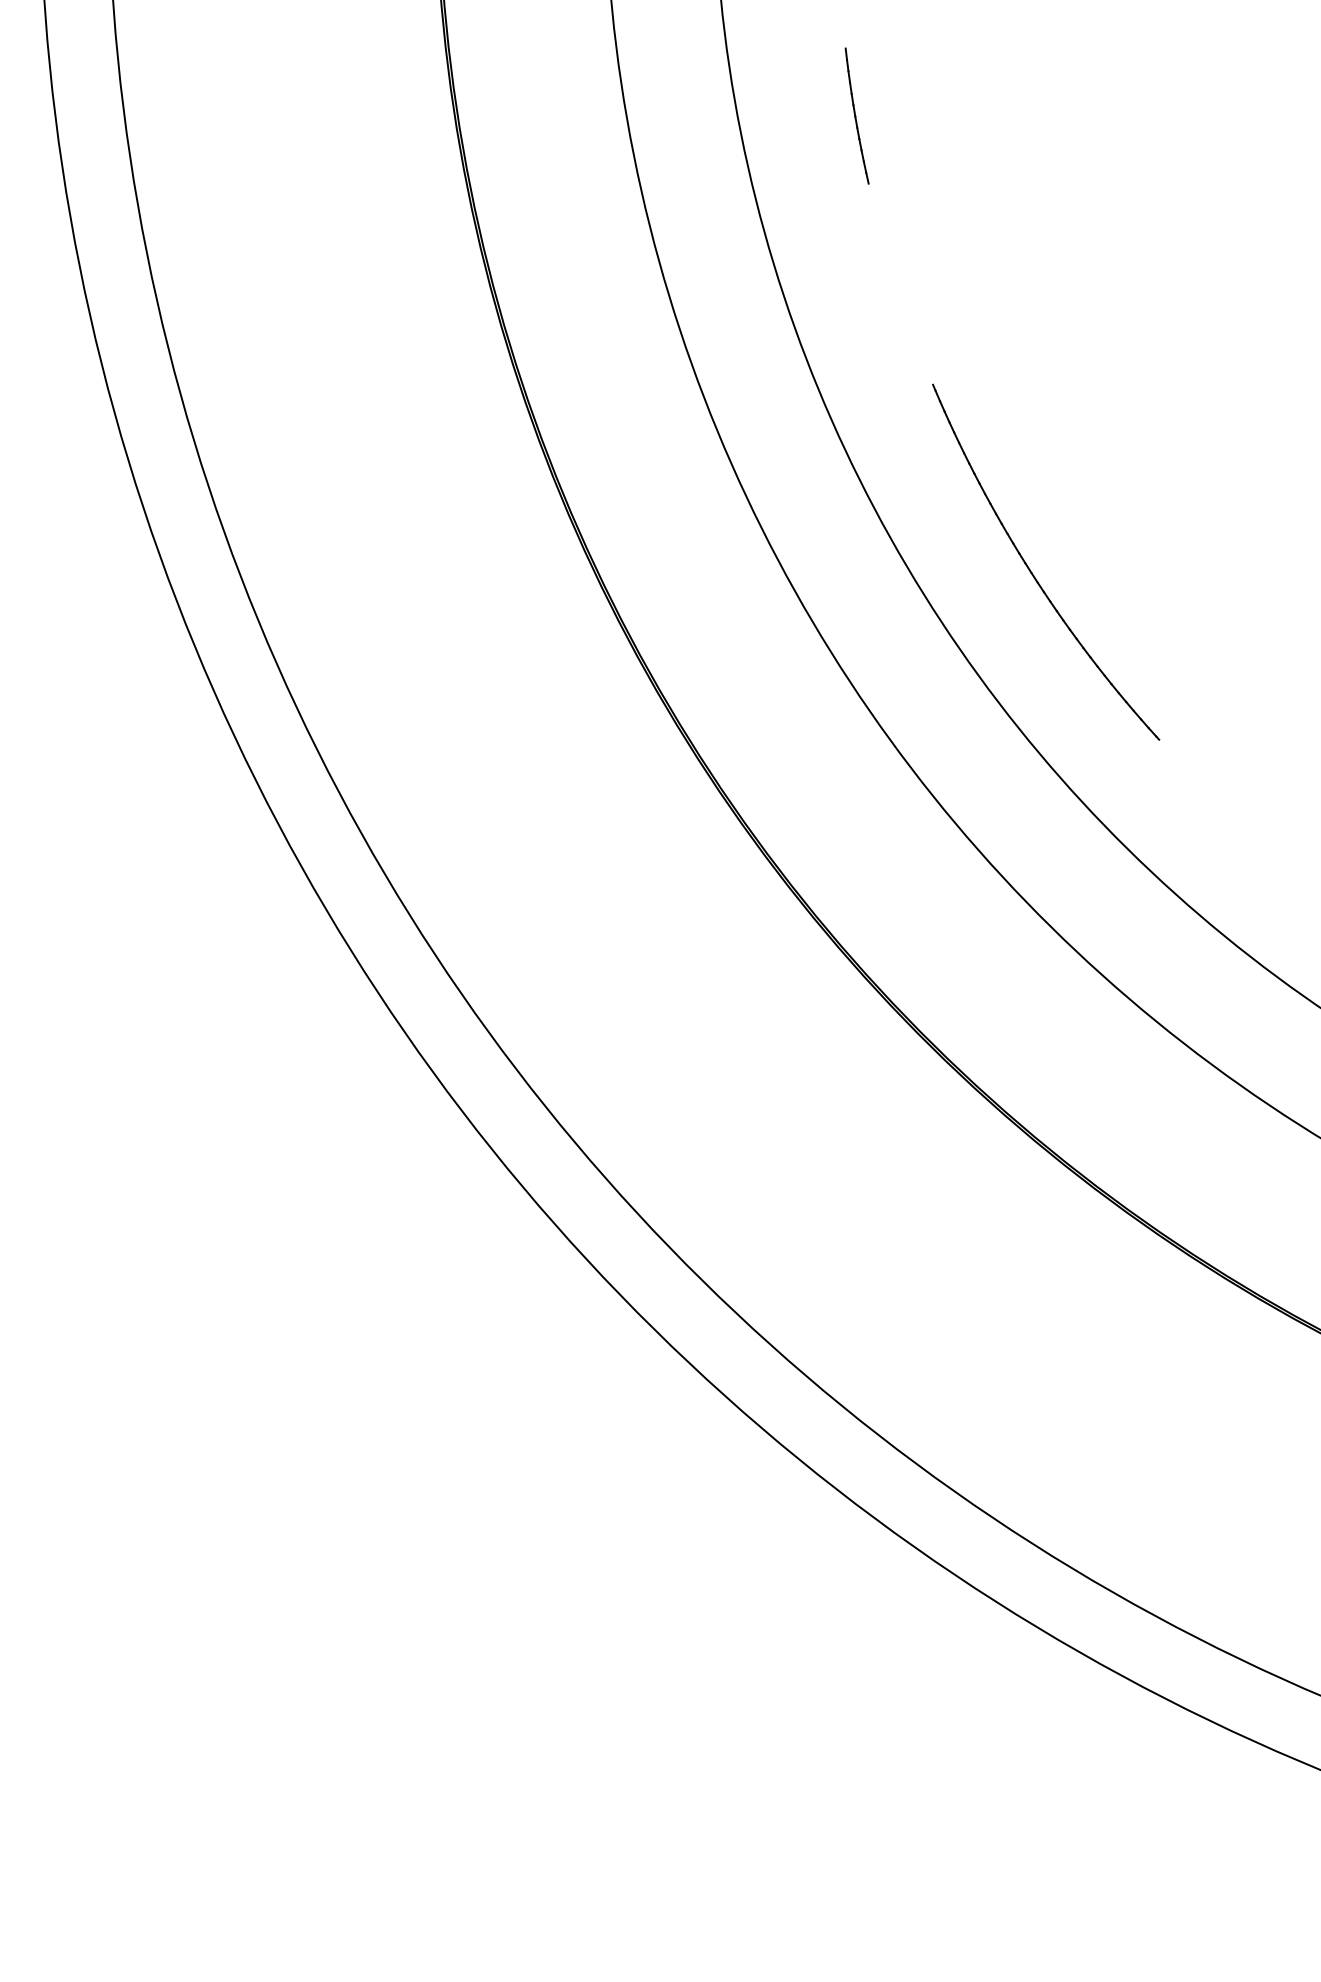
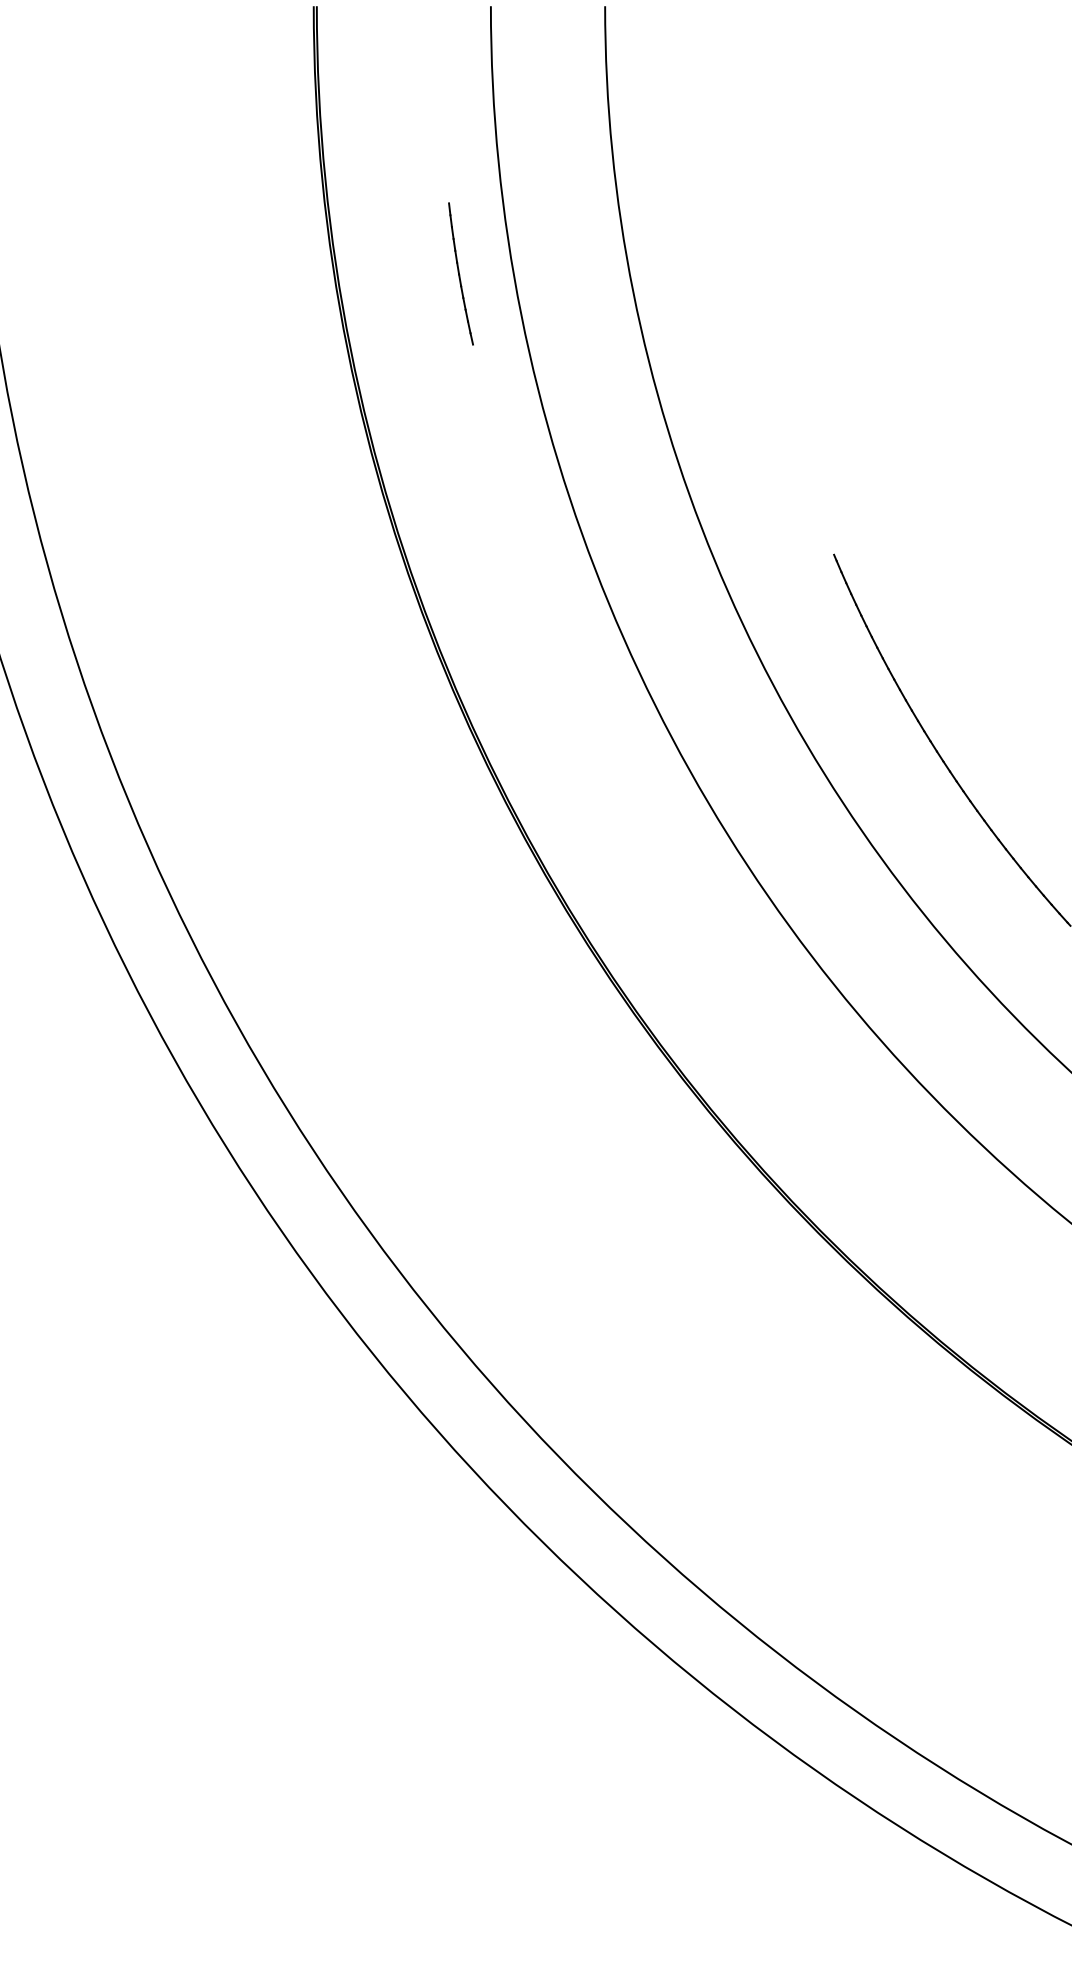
part: (856, 115) -> (460, 273), moved

